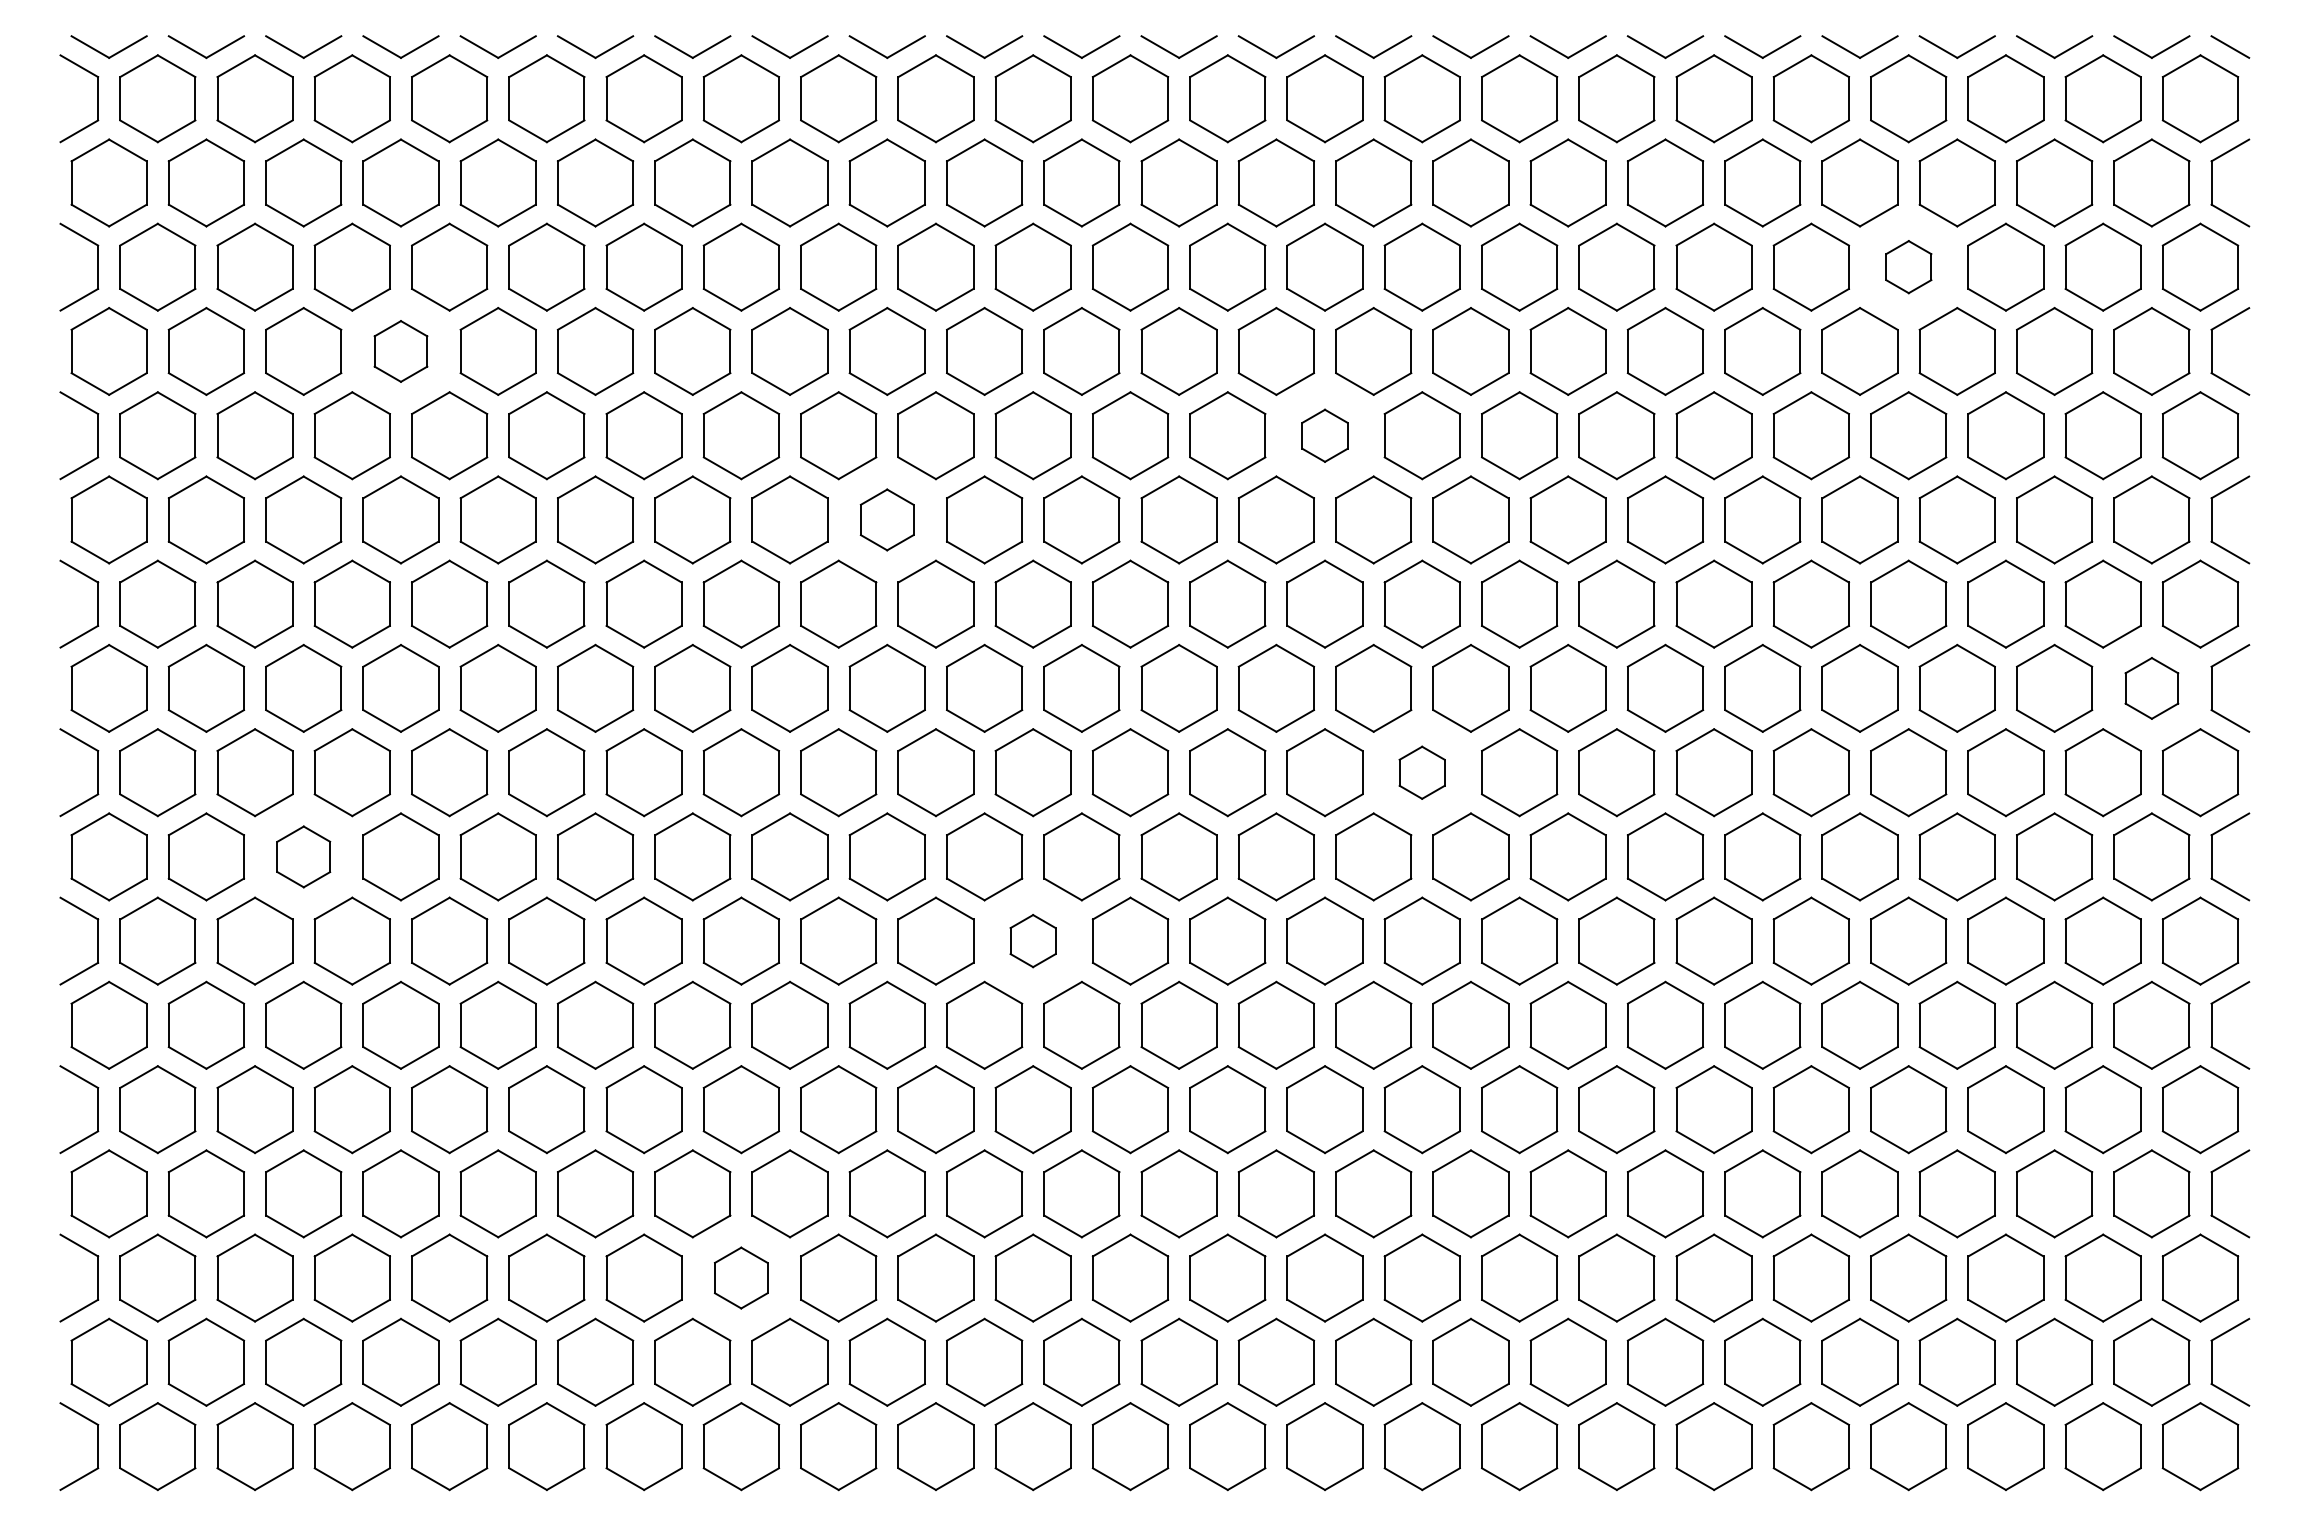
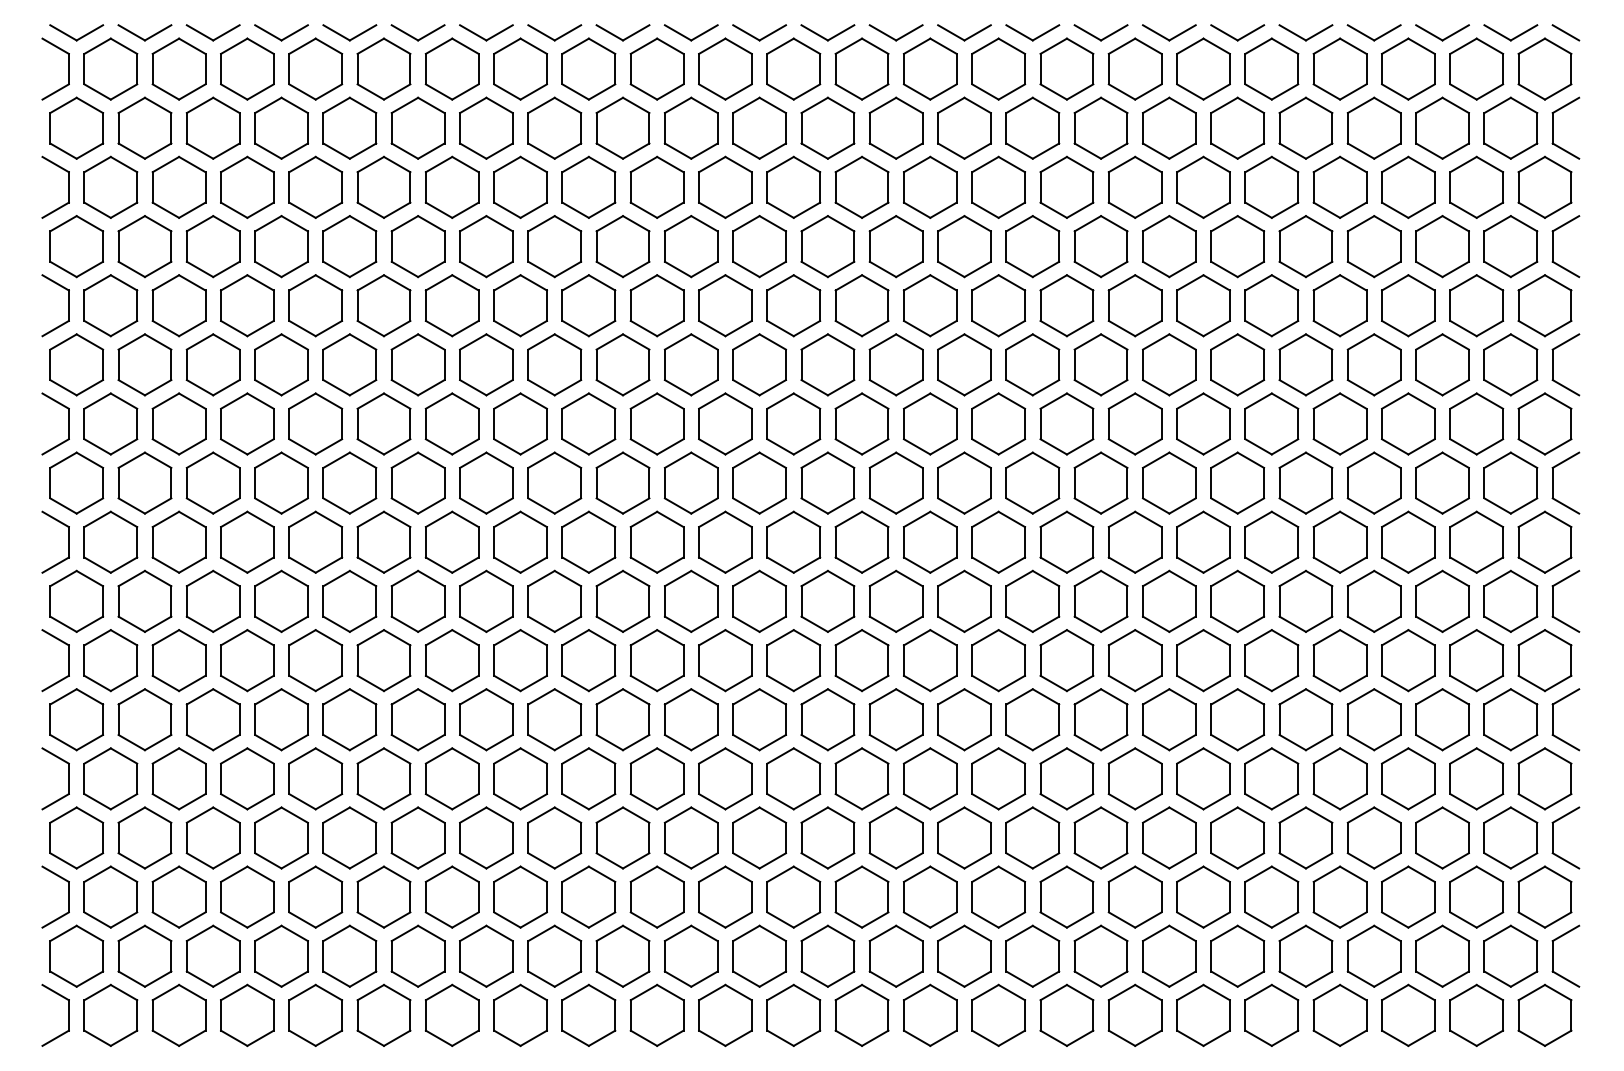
part: (1908, 266) -> (1339, 186), size x1.67
part: (400, 351) -> (281, 246), size x1.43
part: (1324, 435) -> (929, 305), size x1.67
part: (886, 519) -> (622, 364), size x1.43
part: (2151, 688) -> (1510, 483), size x1.43
part: (1421, 772) -> (998, 542), size x1.67
part: (303, 856) -> (213, 601), size x1.43
part: (1032, 940) -> (724, 660), size x1.67
part: (740, 1277) -> (519, 896), size x1.43

